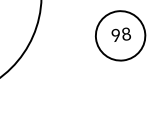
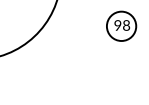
circle: (120, 36) -> (121, 26), size x0.71

